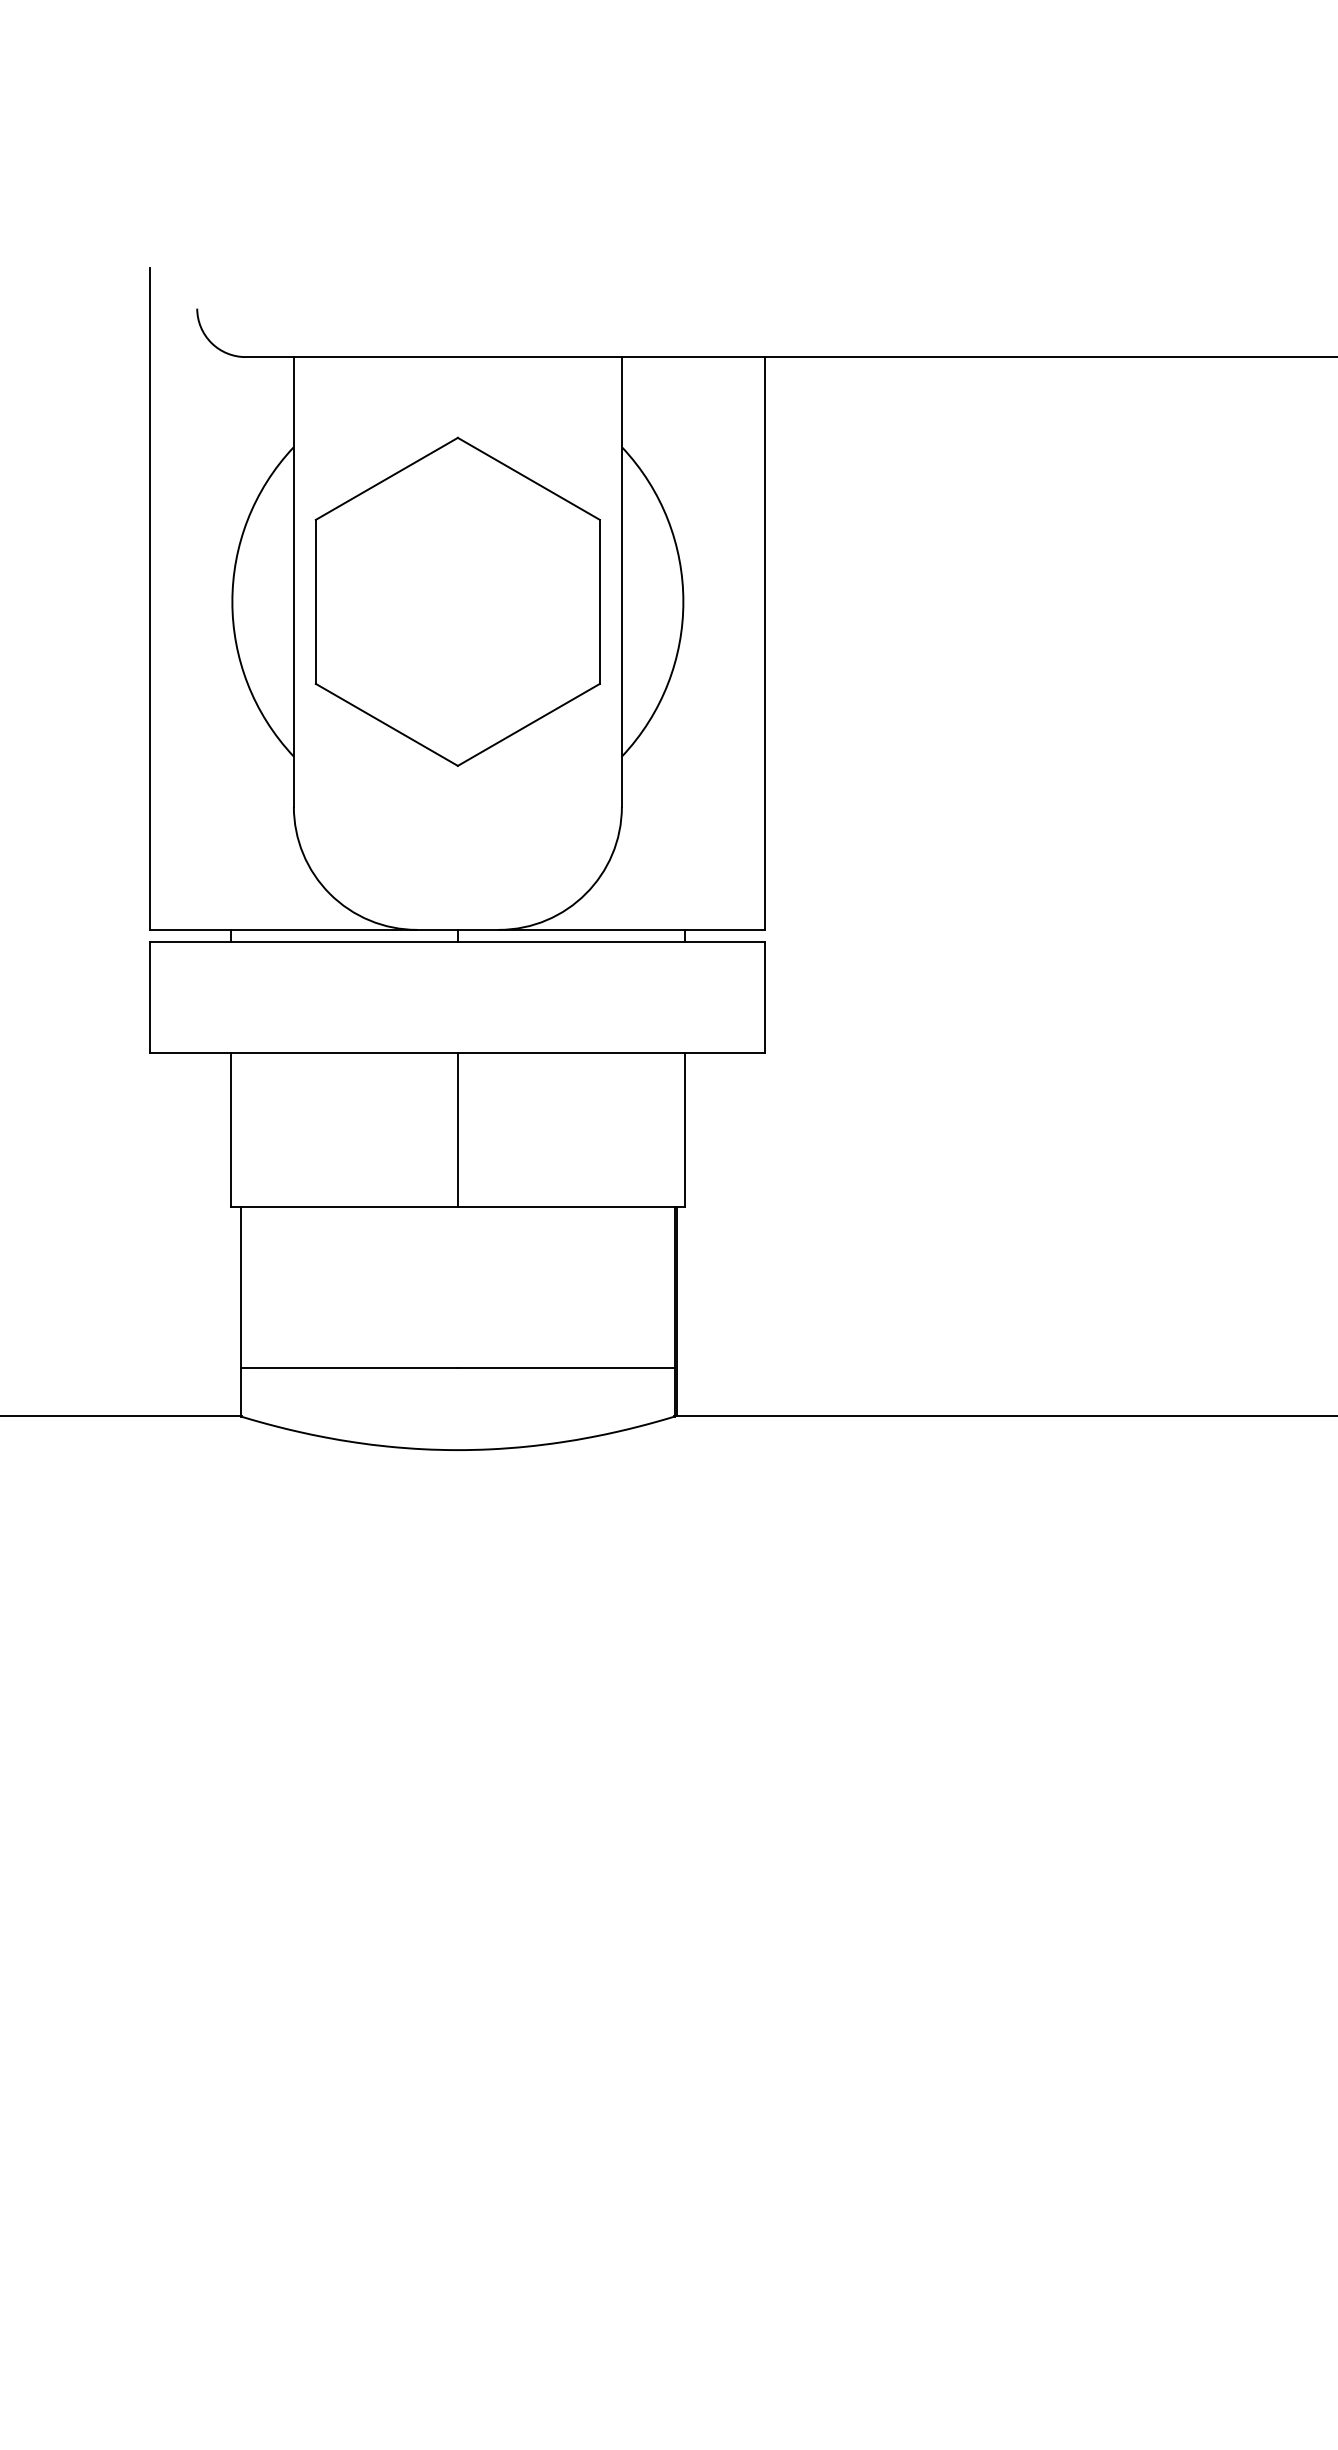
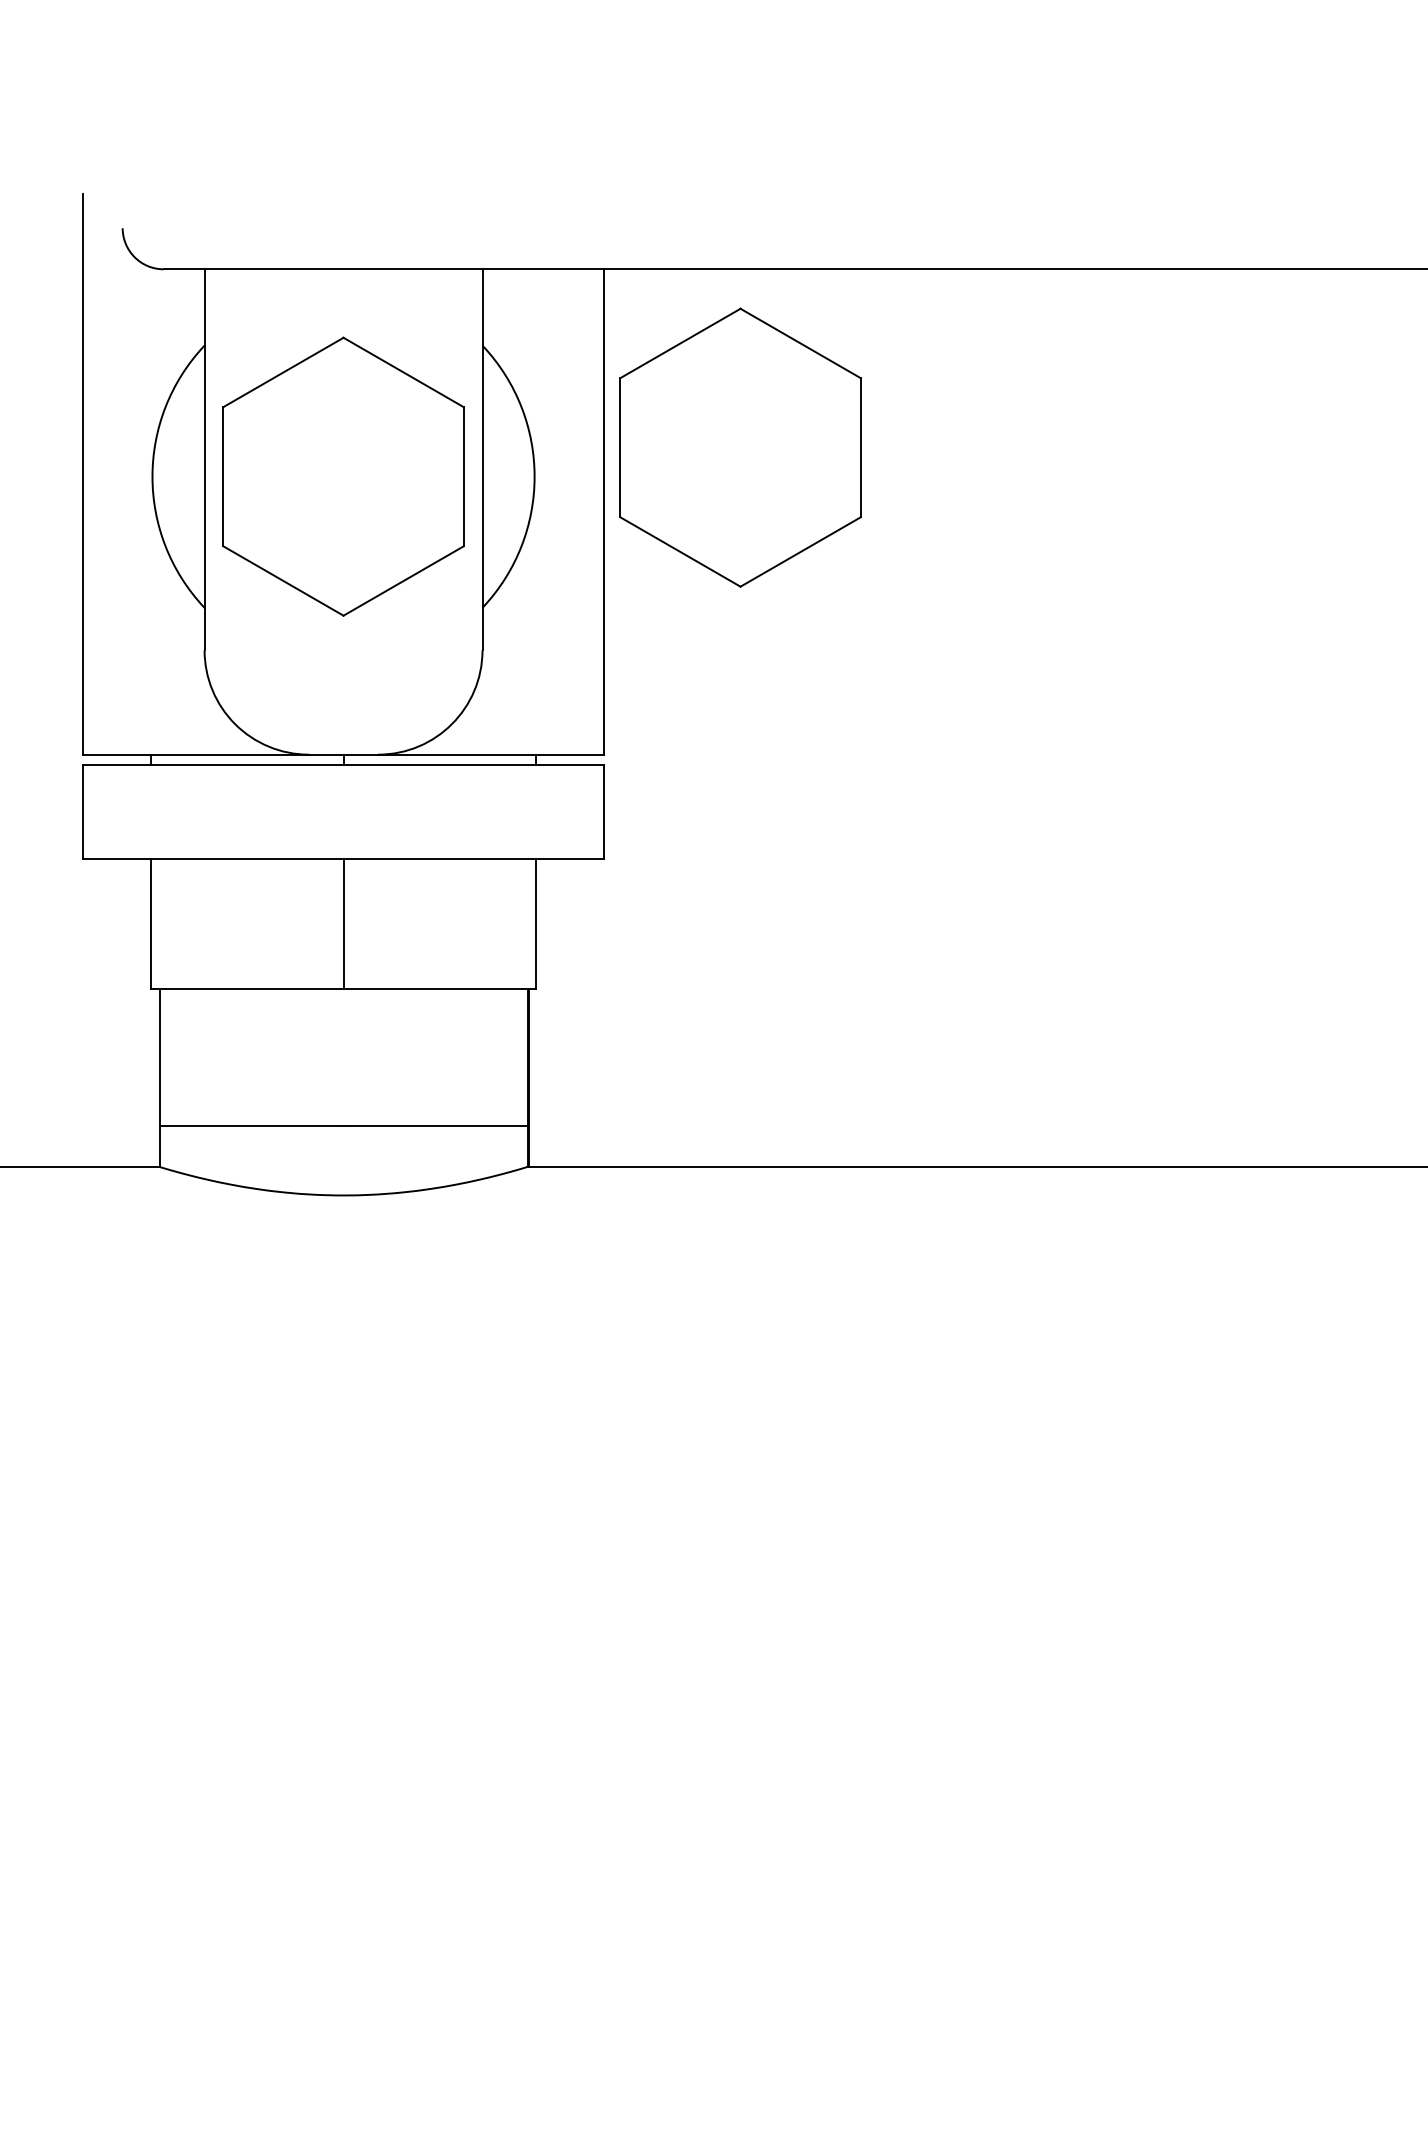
part: (926, 567) -> (740, 447), added

